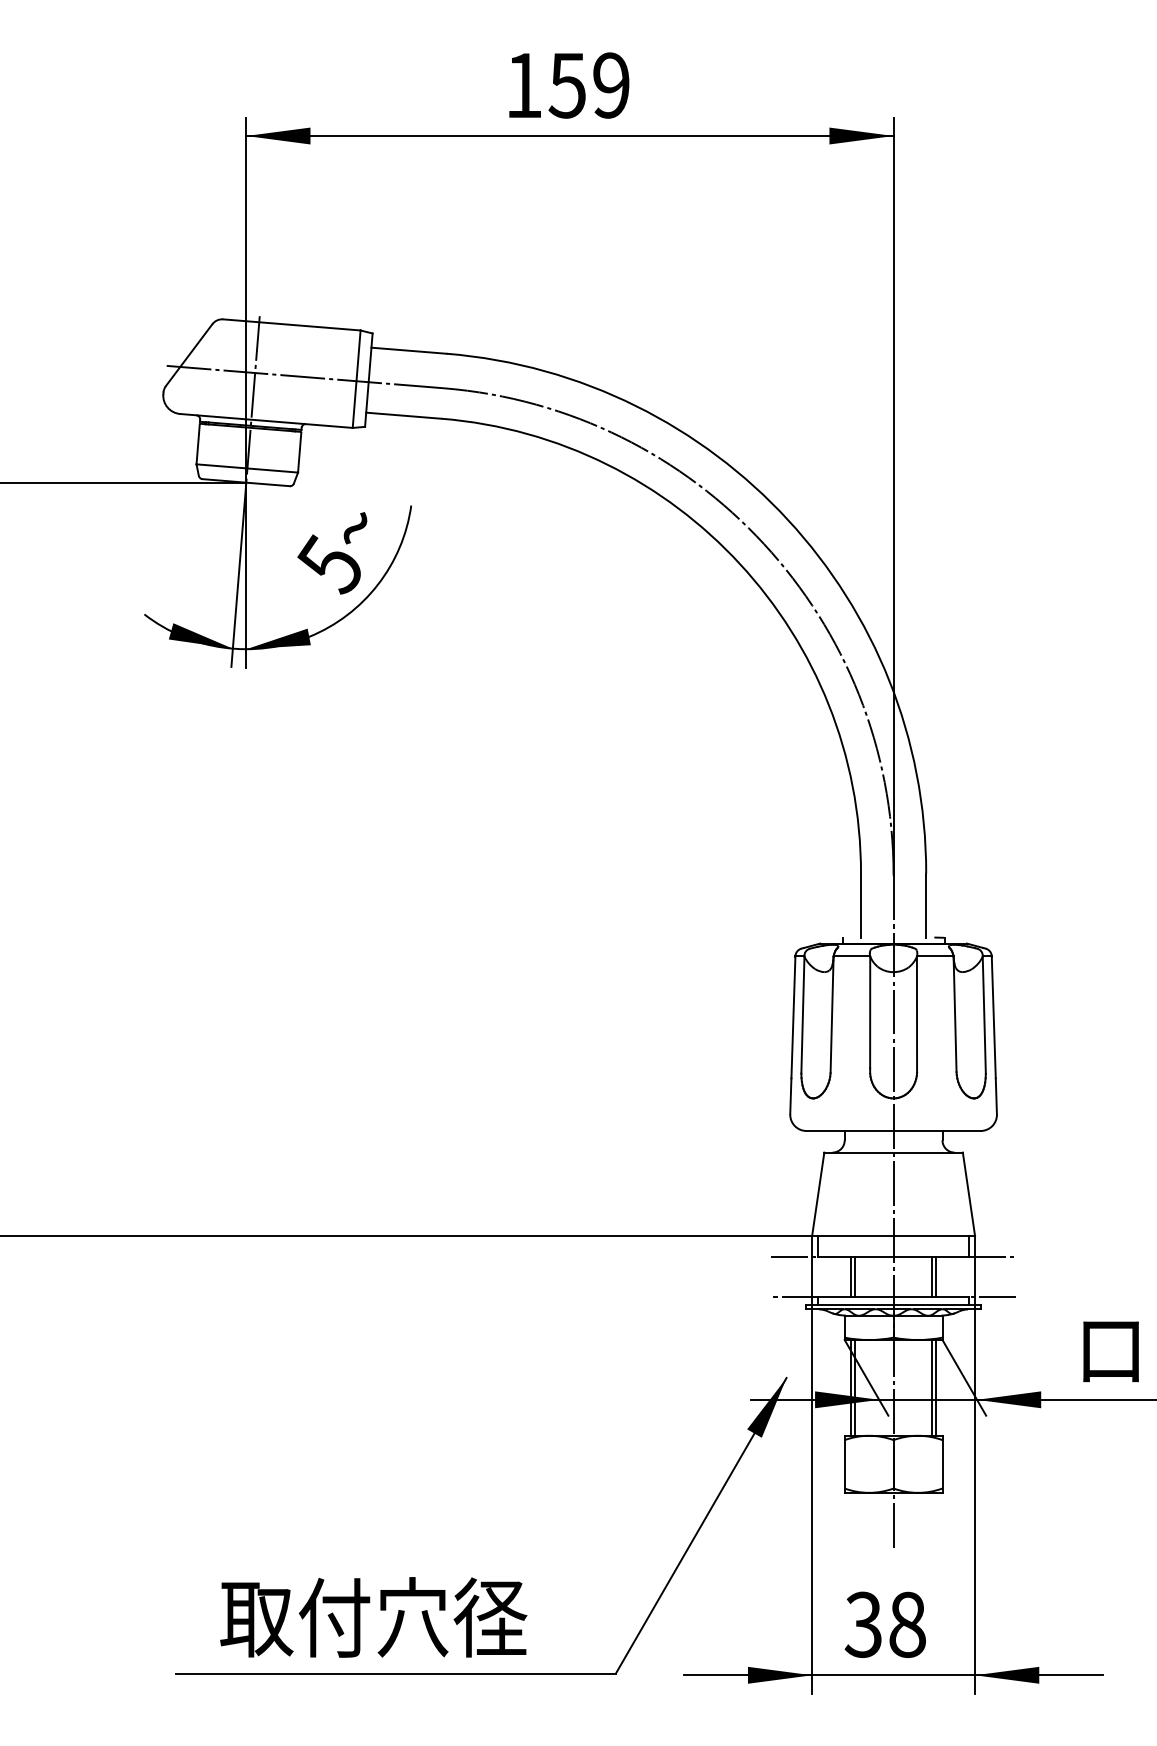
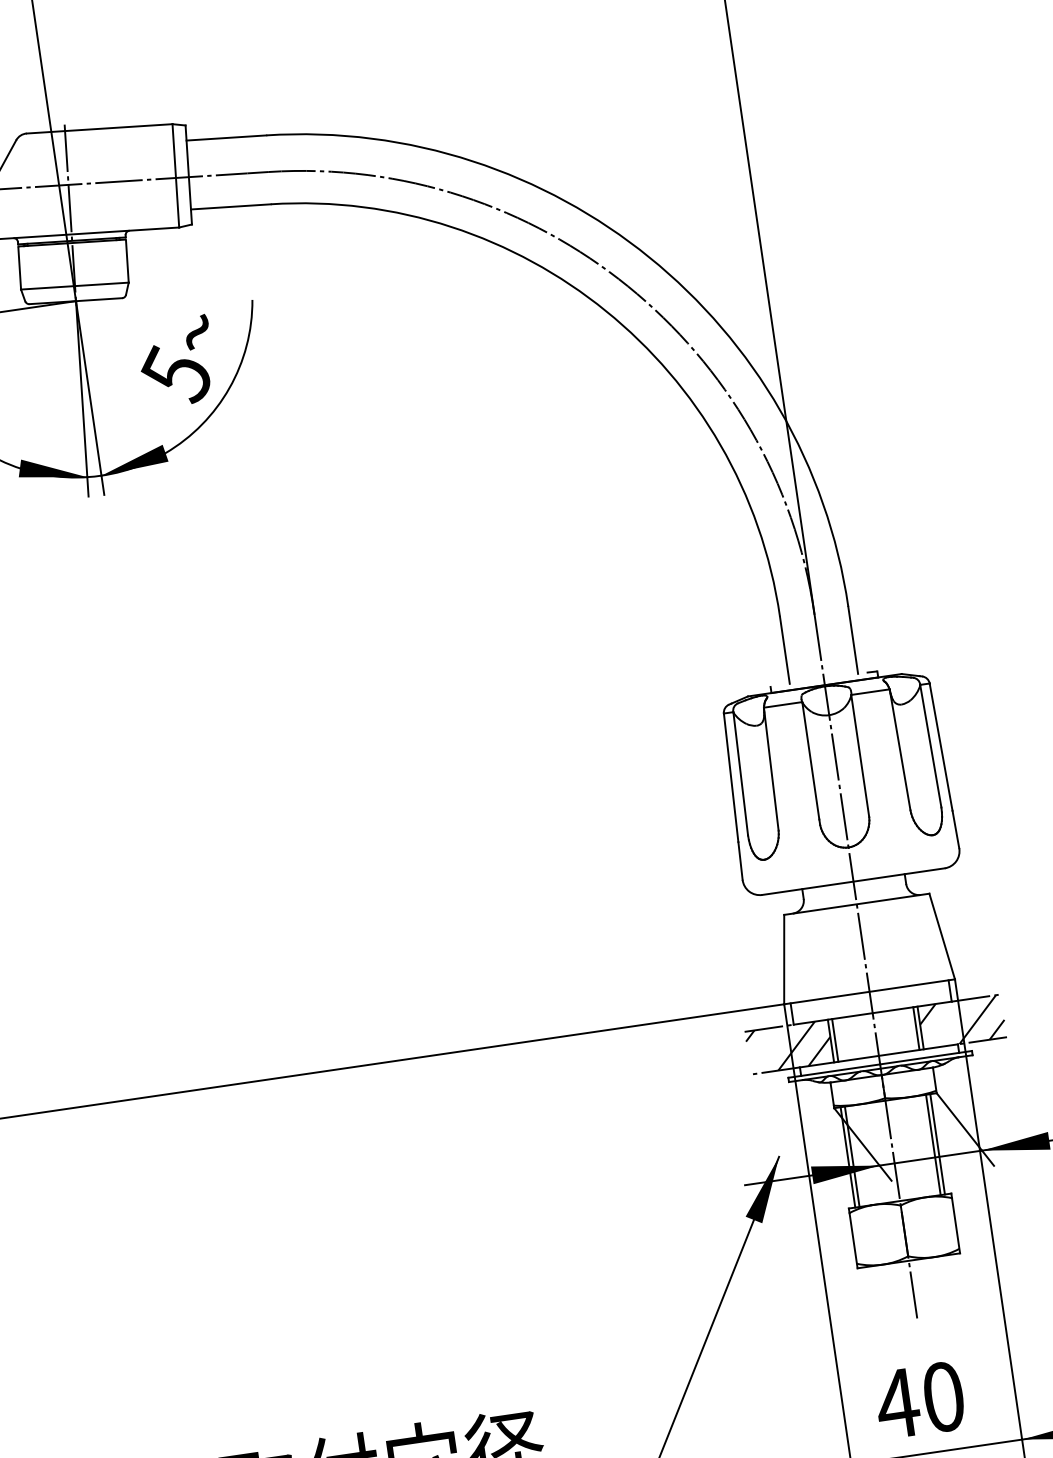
hatch: (810, 1276) -> (788, 1046), added
hatch: (975, 1276) -> (961, 1021), added
text: (884, 1624) -> (919, 1400), 38 -> 40

